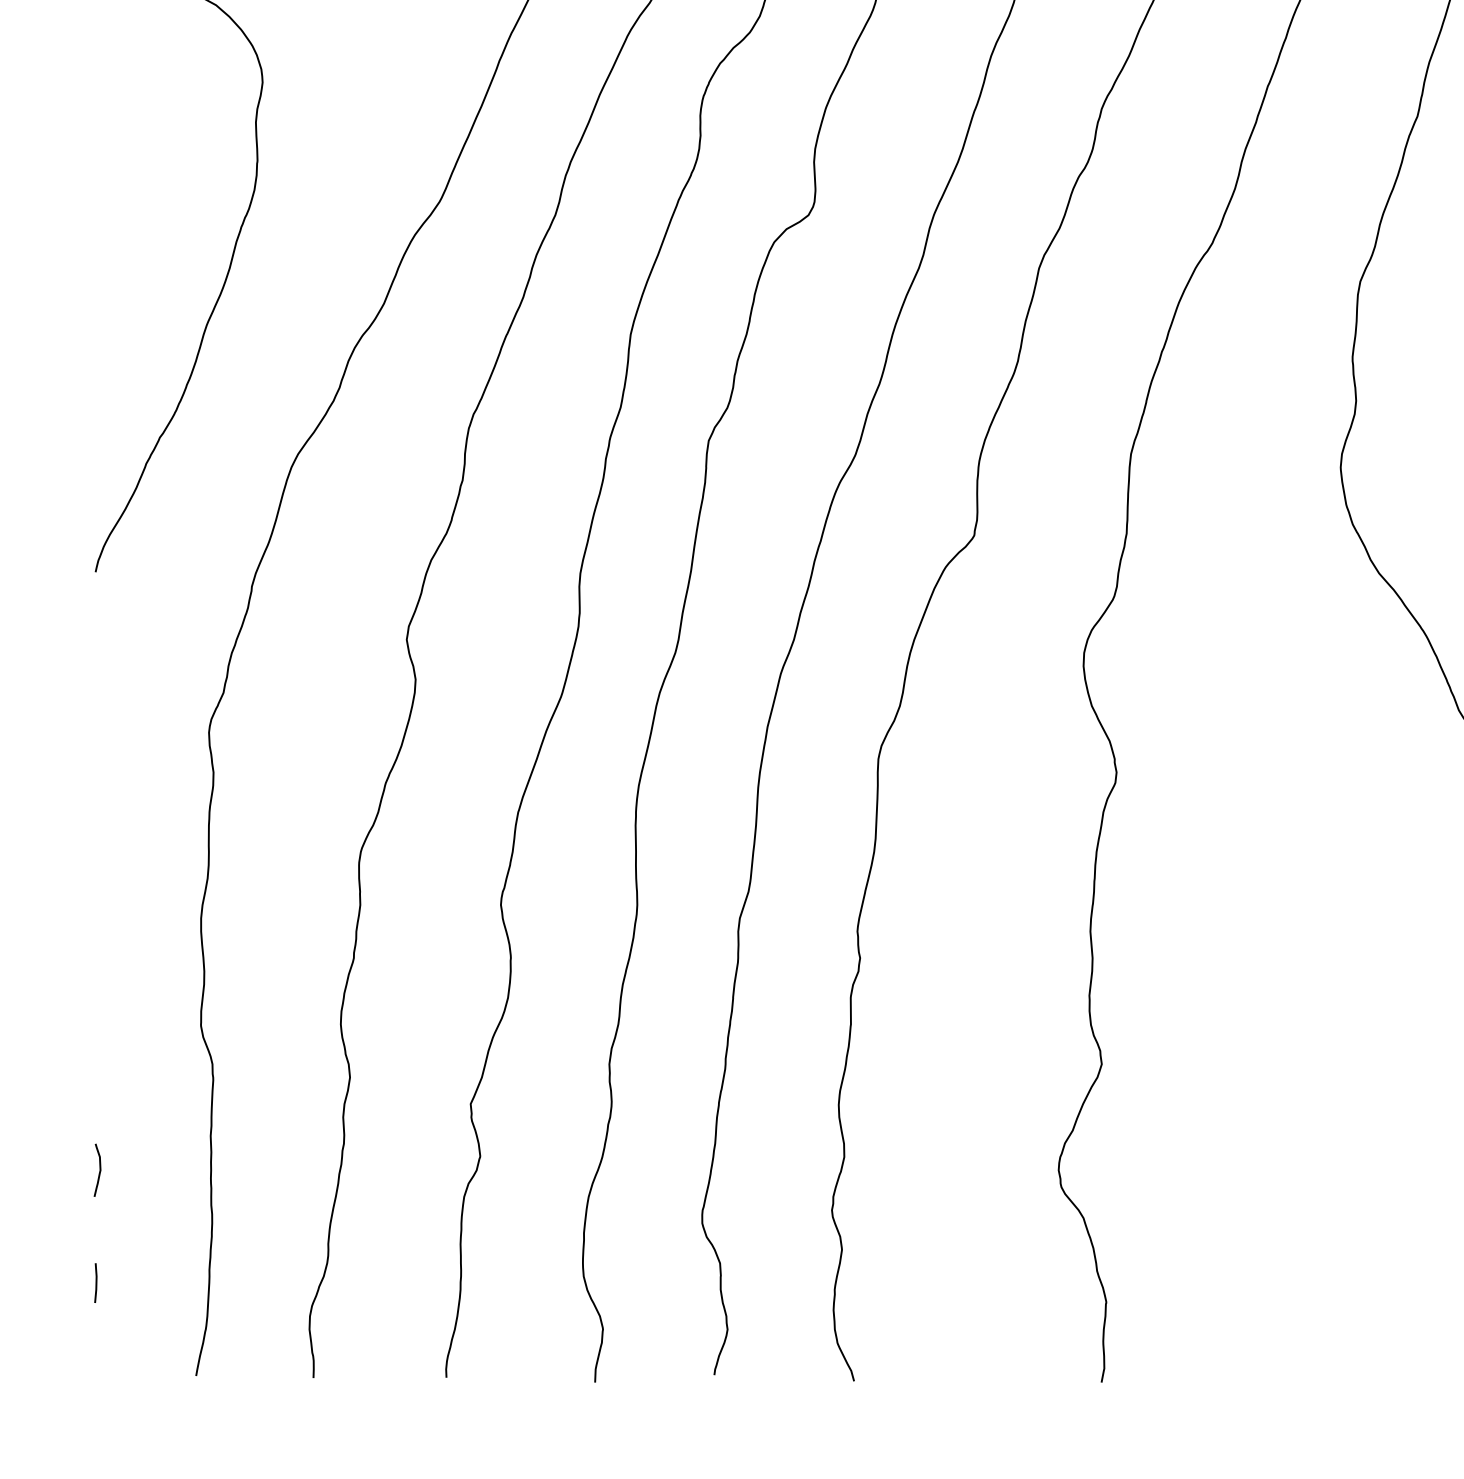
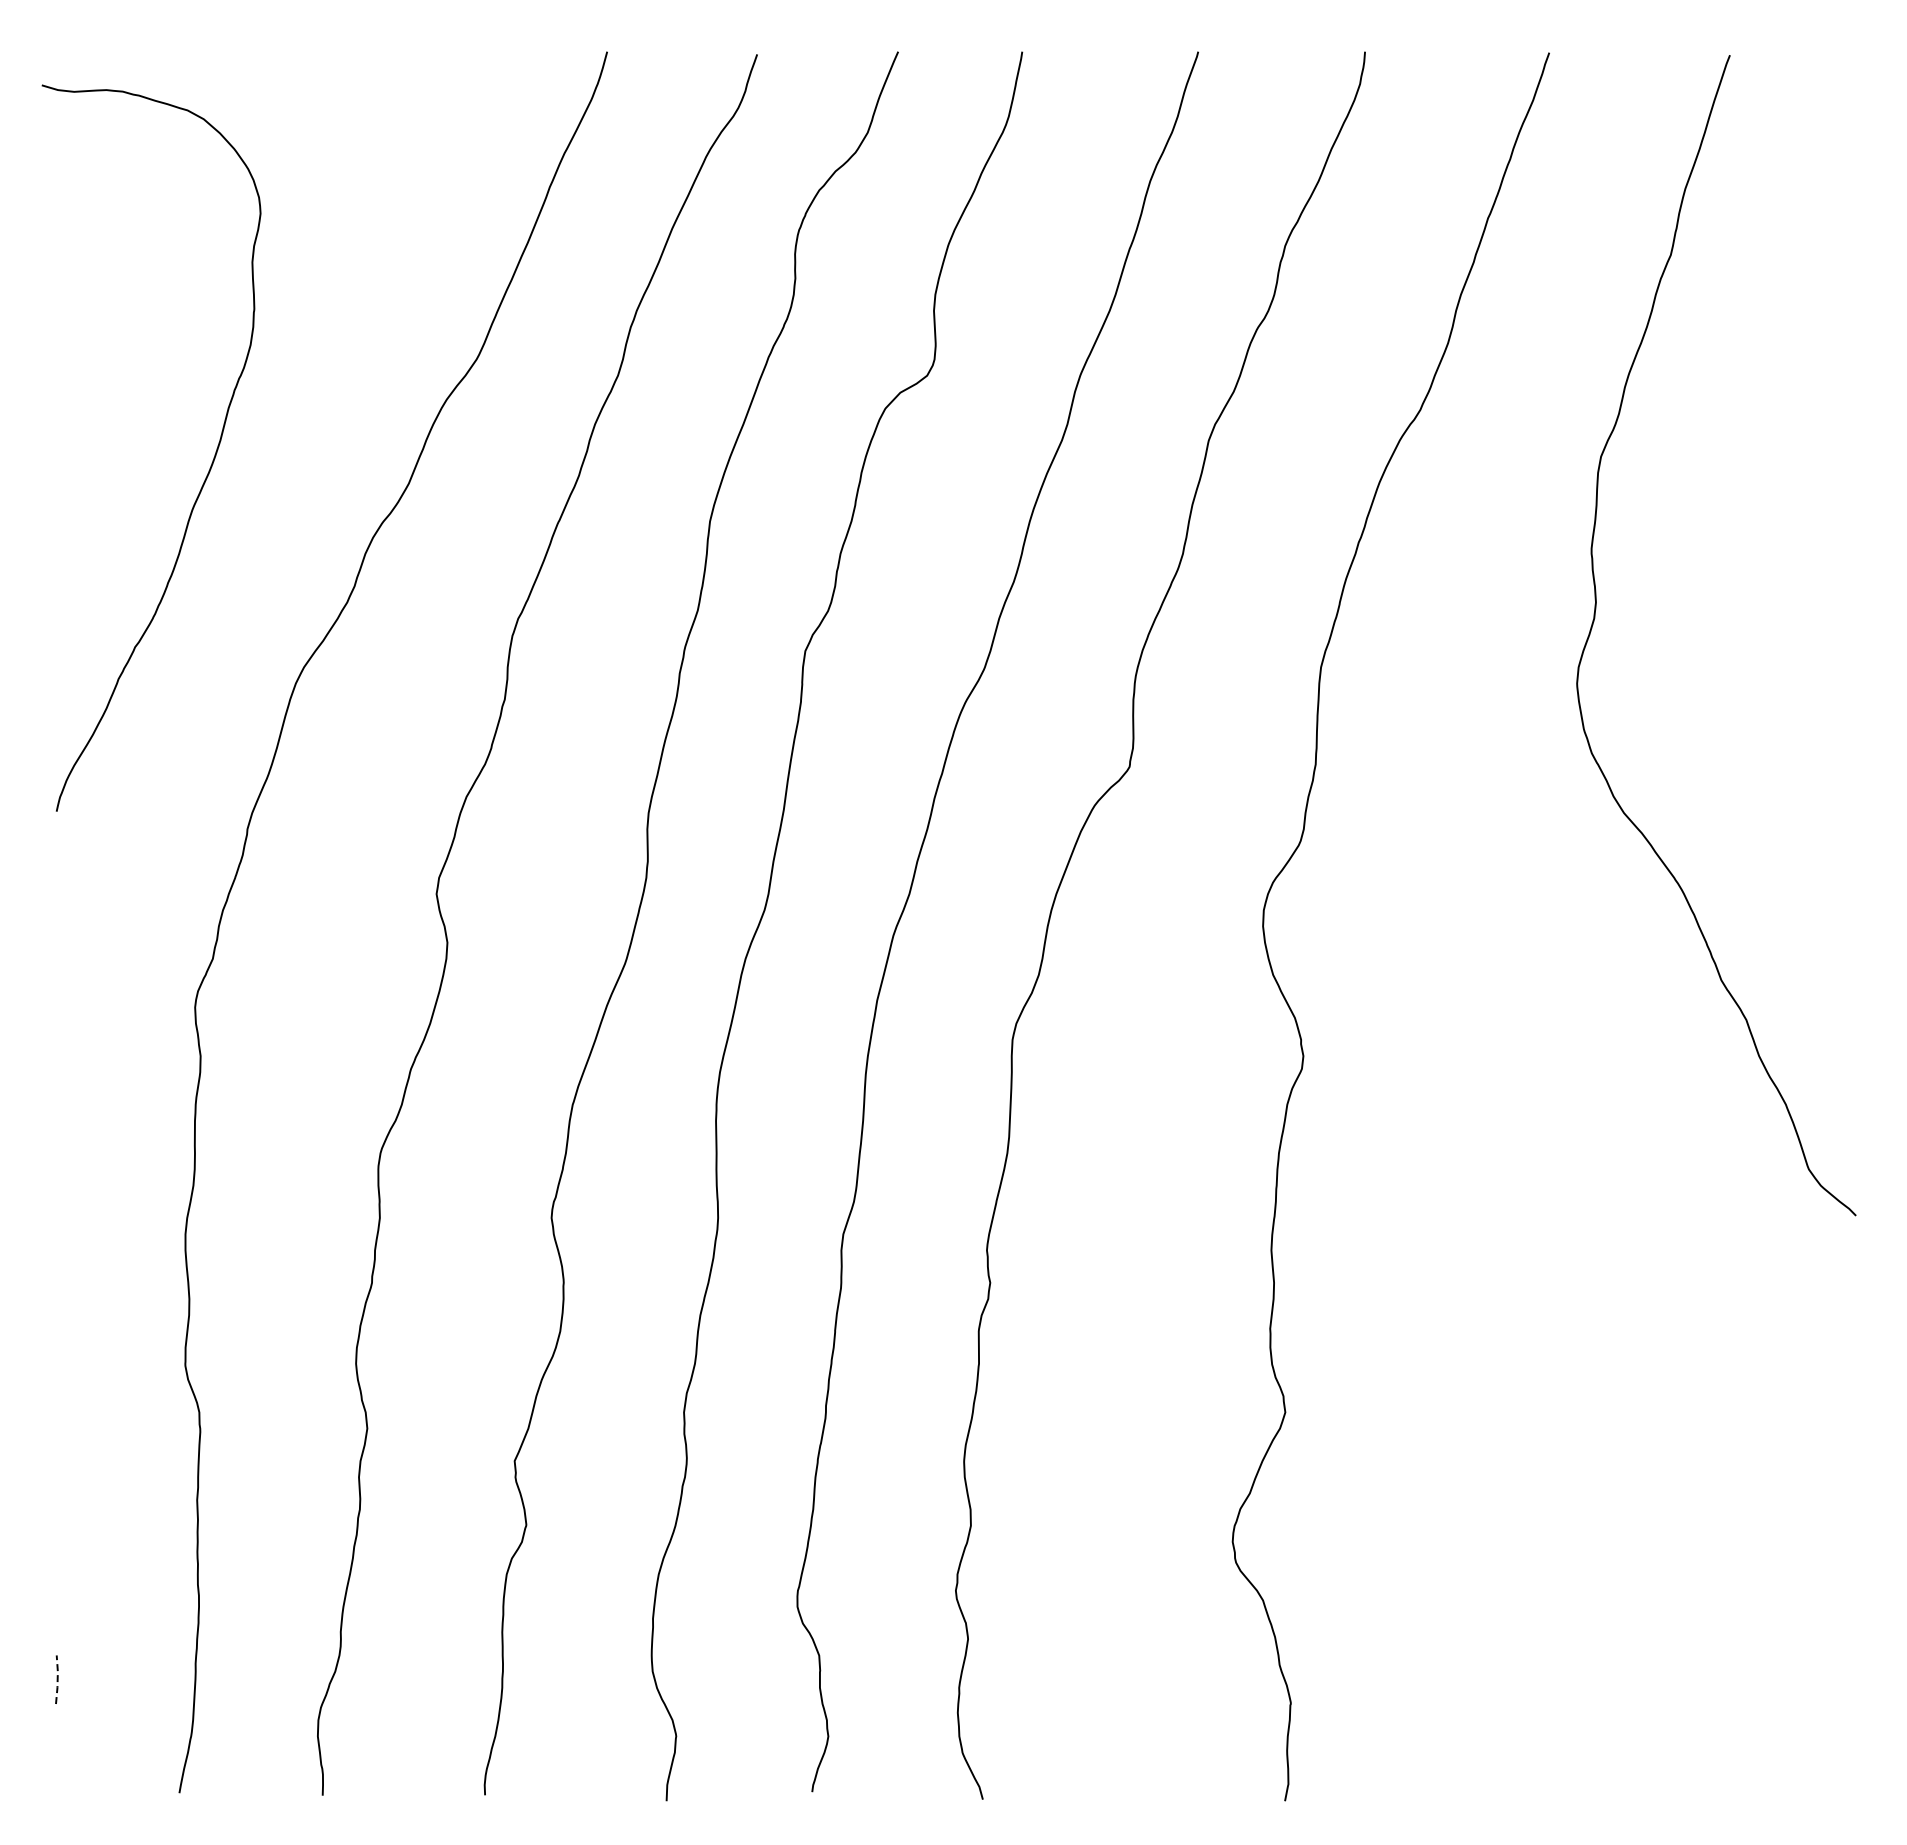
curve: (99, 1169) -> (61, 1541), removed
line: (96, 1282) -> (57, 1679), solid -> dashed

